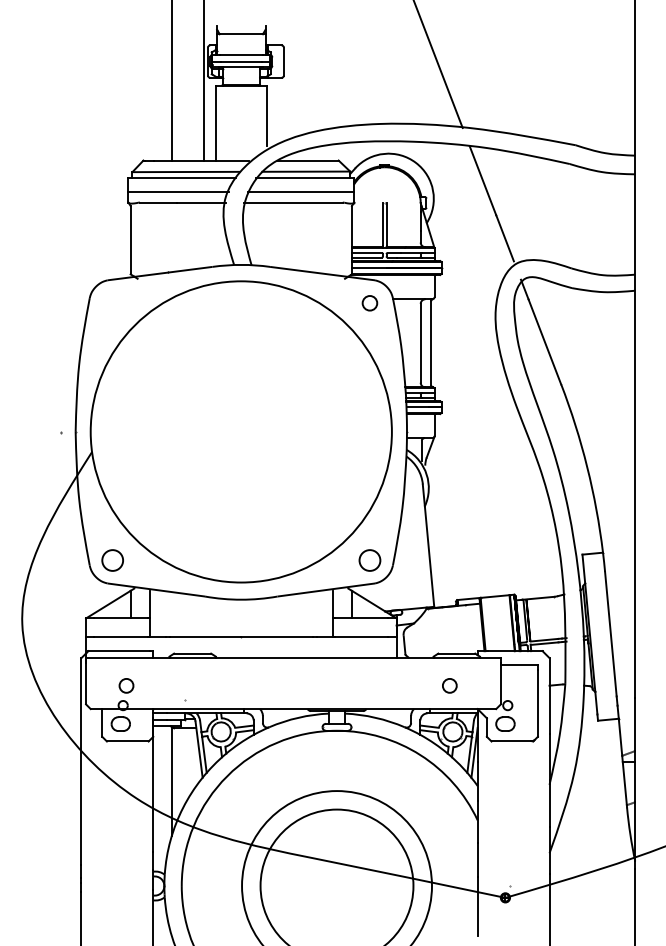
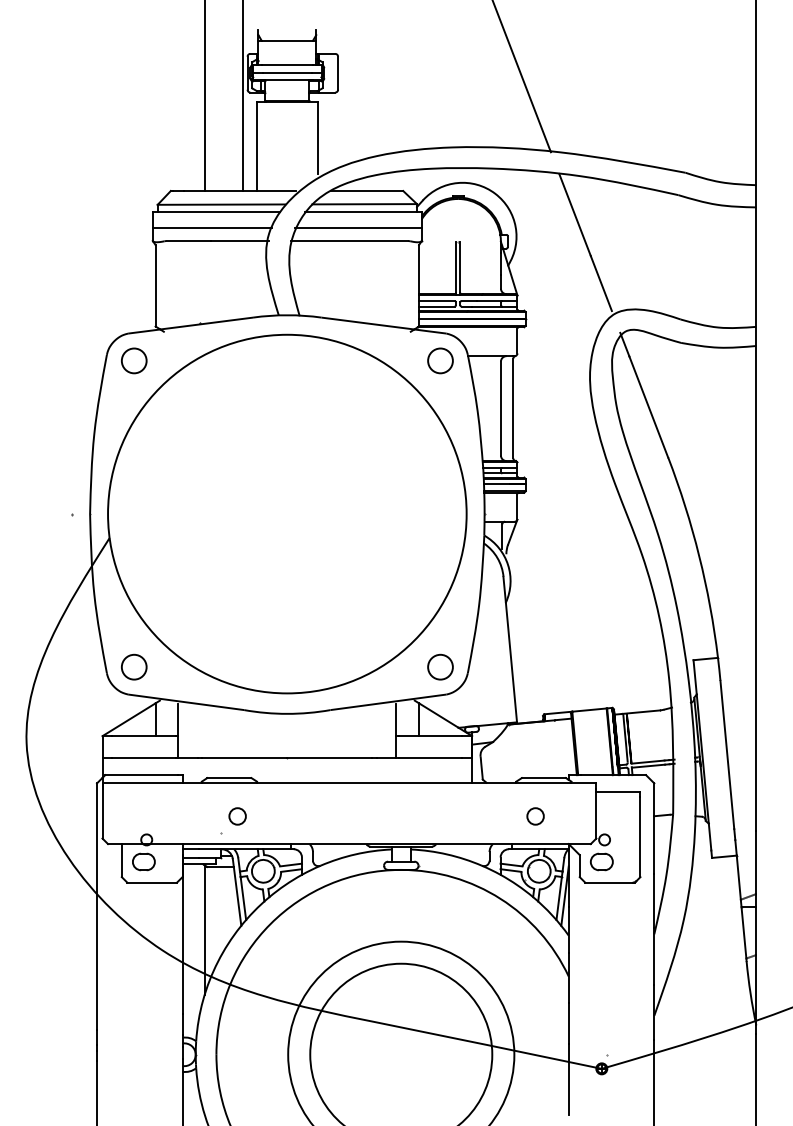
circle: (112, 302) -> (134, 360), added
circle: (369, 302) -> (440, 360), size x1.43
circle: (126, 685) -> (237, 816), moved

